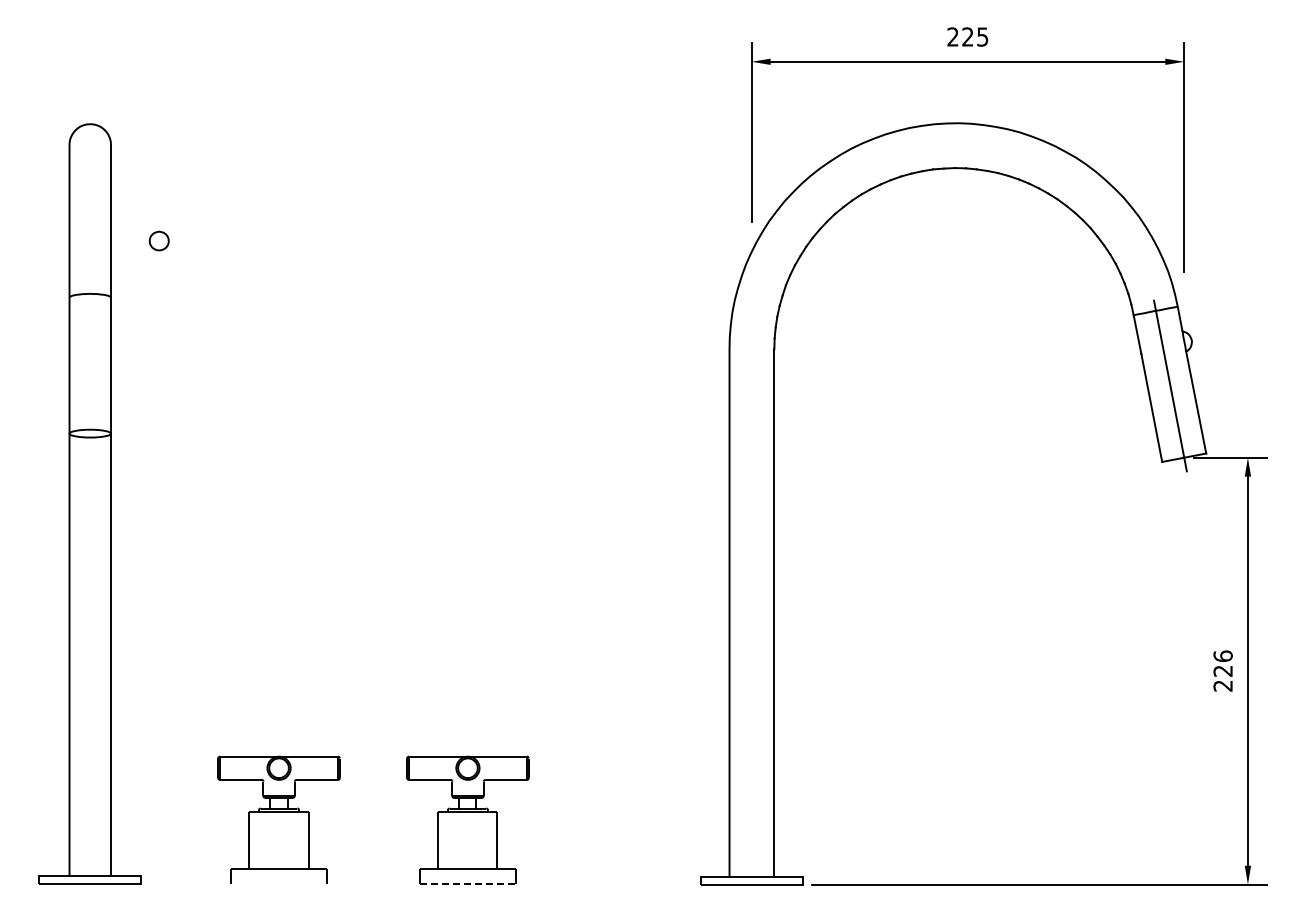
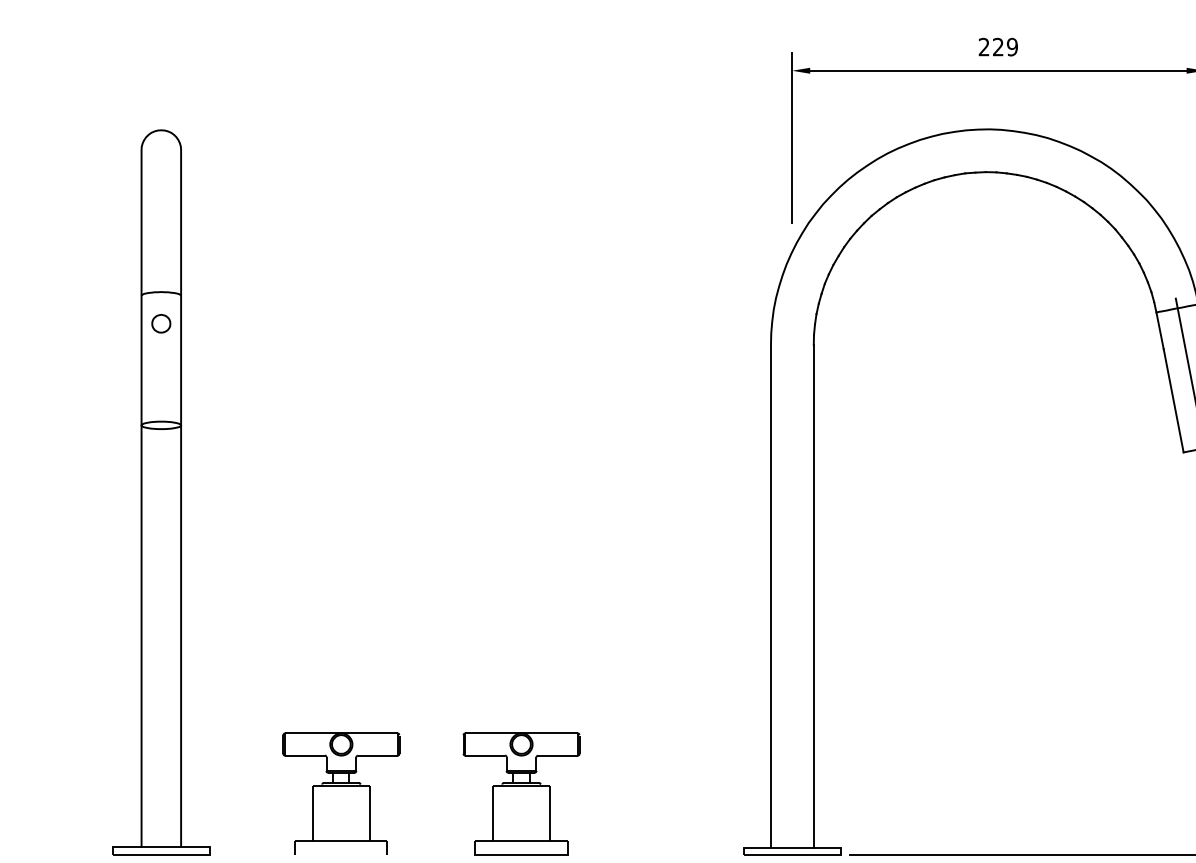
text: (982, 36) -> (1012, 46), 225 -> 229
part: (158, 240) -> (160, 323), moved
line: (468, 883) -> (522, 854), dashed -> solid

